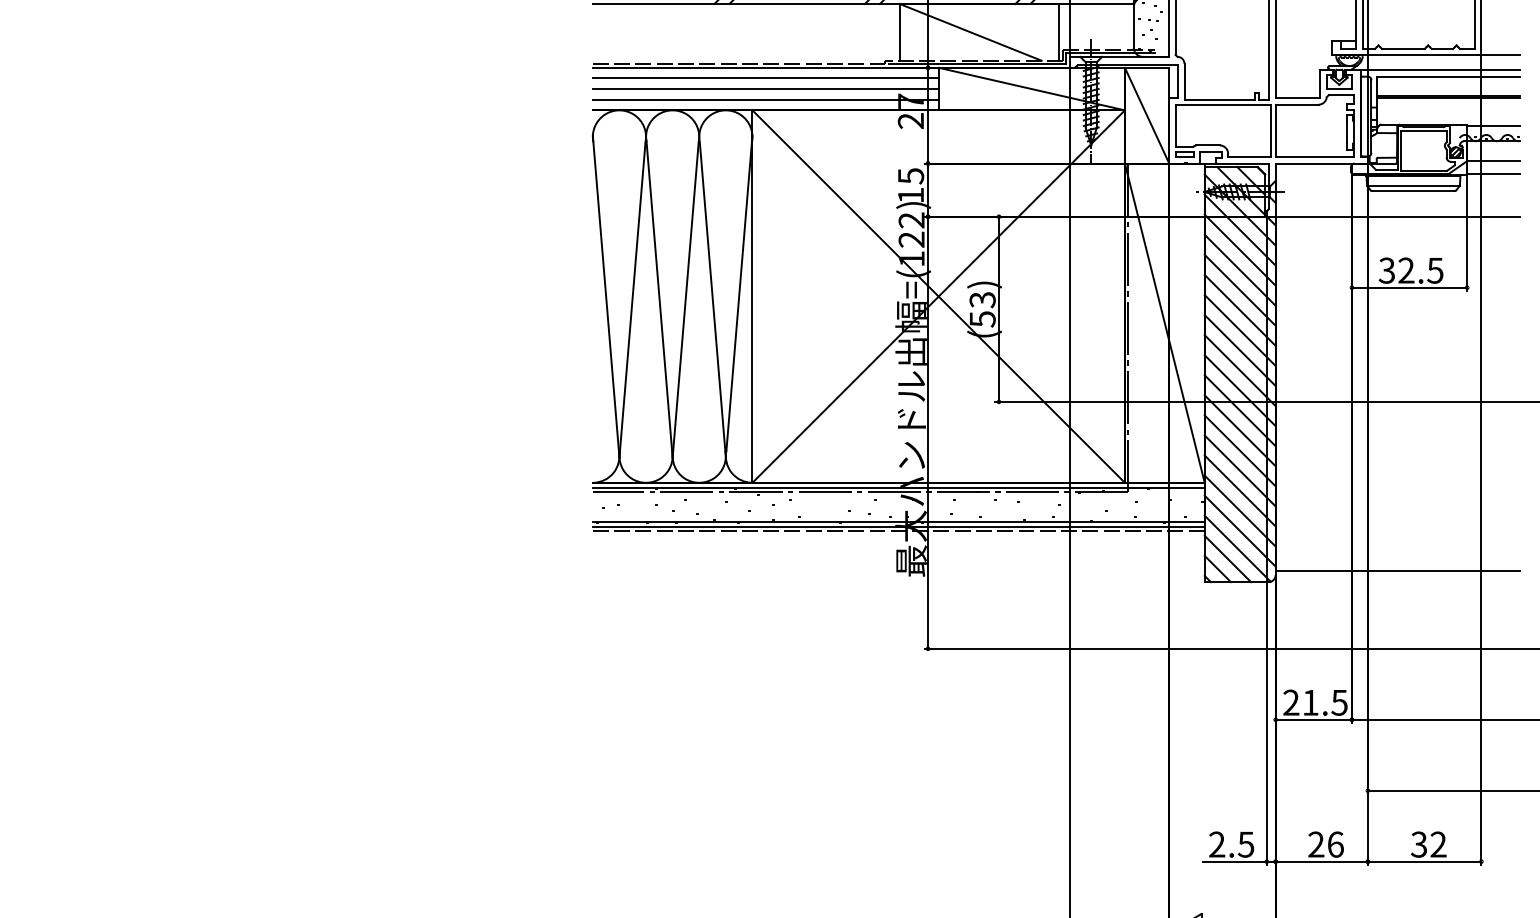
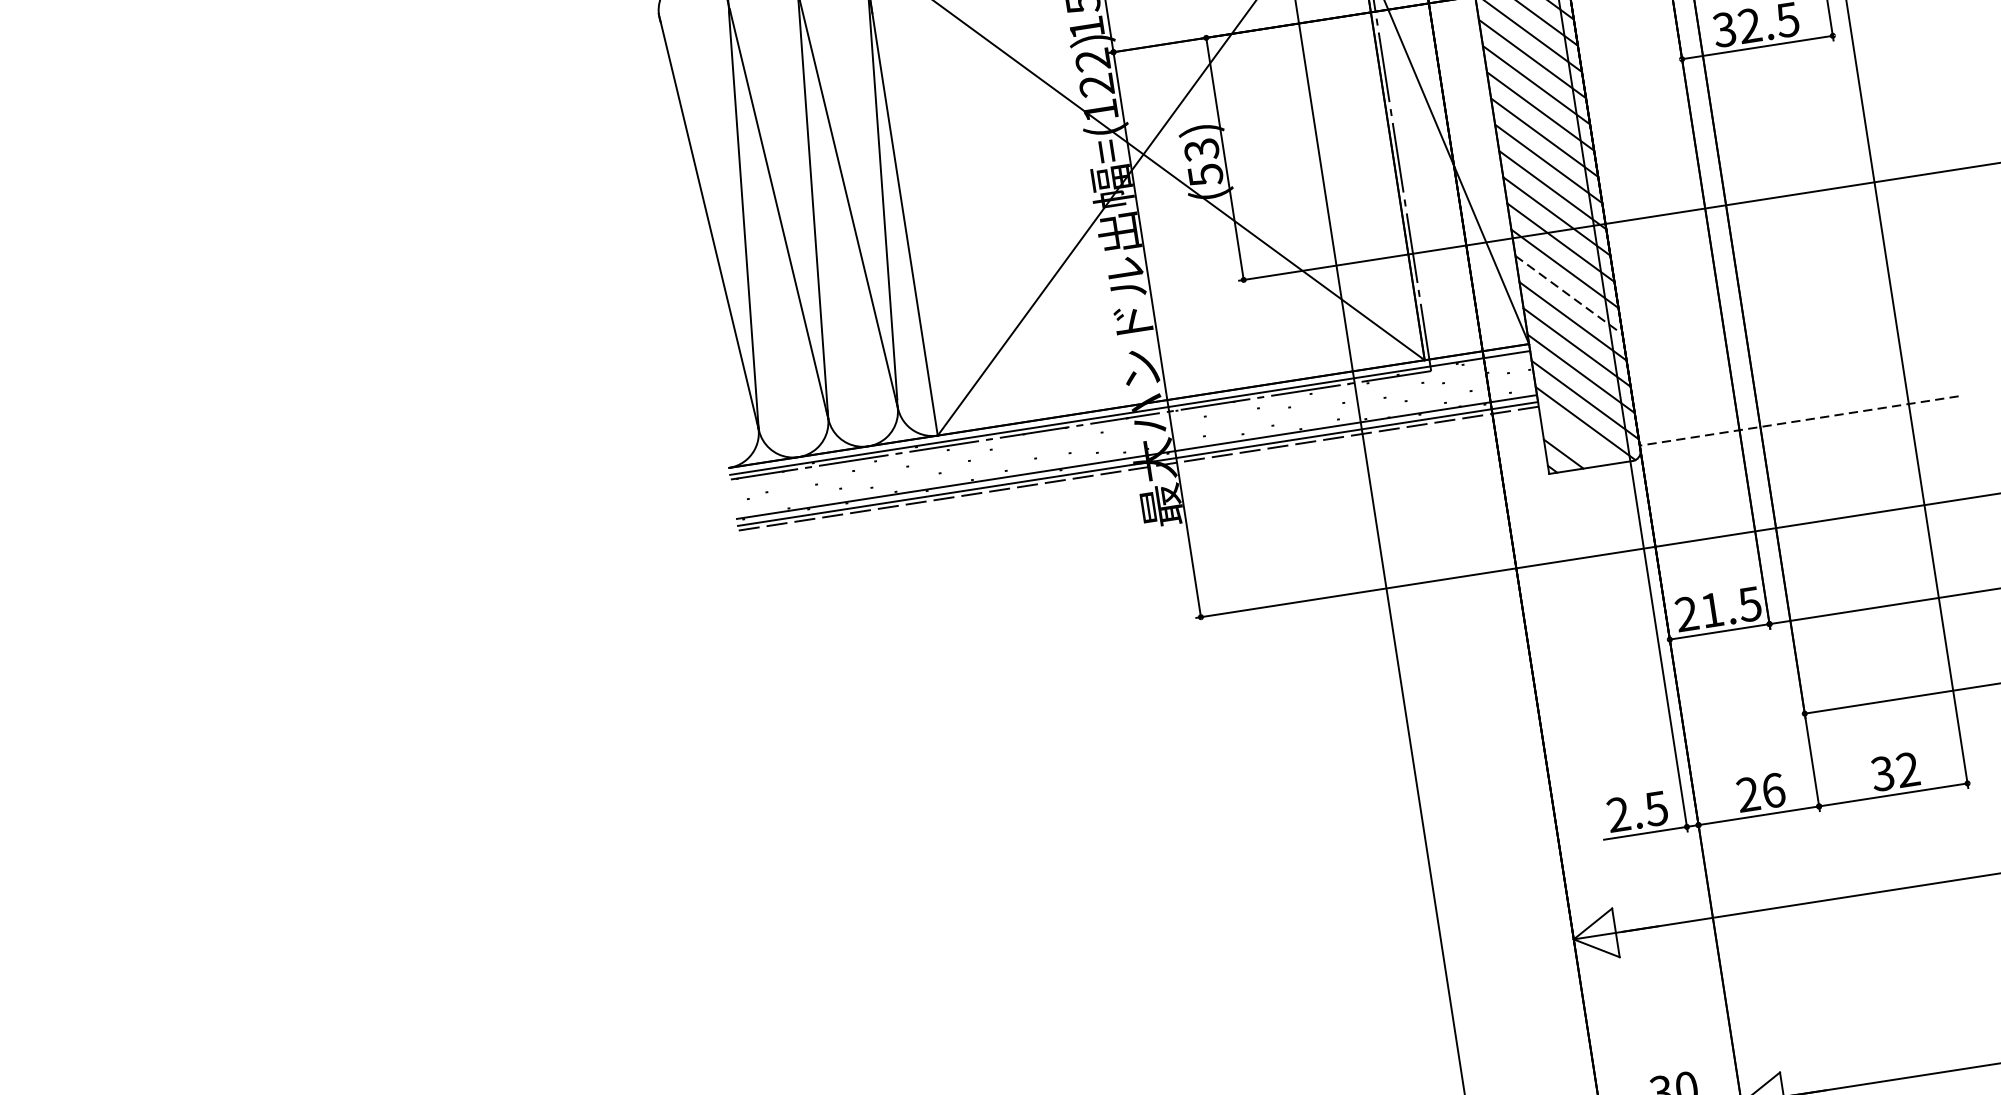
line: (1240, 451) -> (1569, 295), solid -> dashed
line: (1227, 558) -> (1574, 438), removed
line: (1397, 571) -> (1799, 421), solid -> dashed

